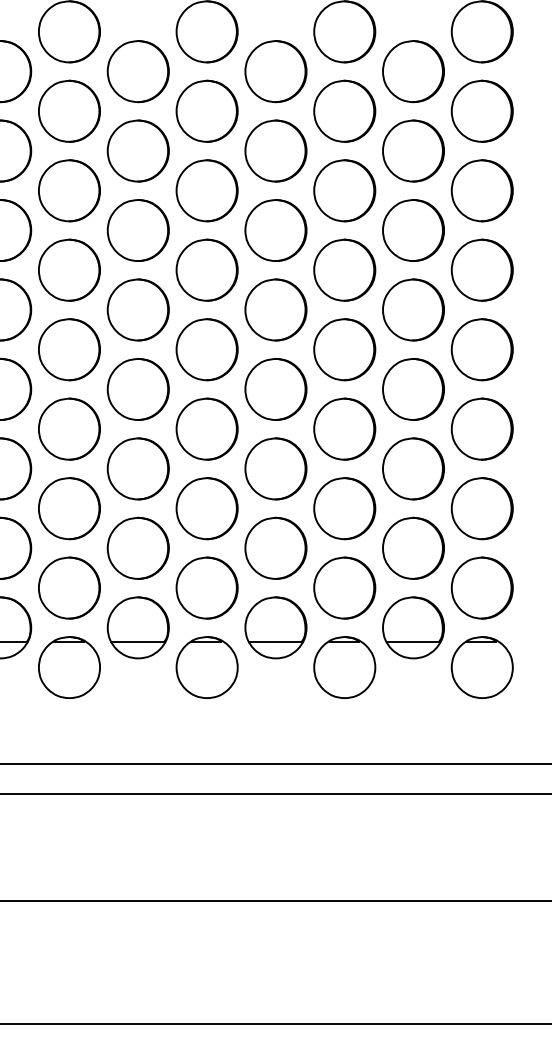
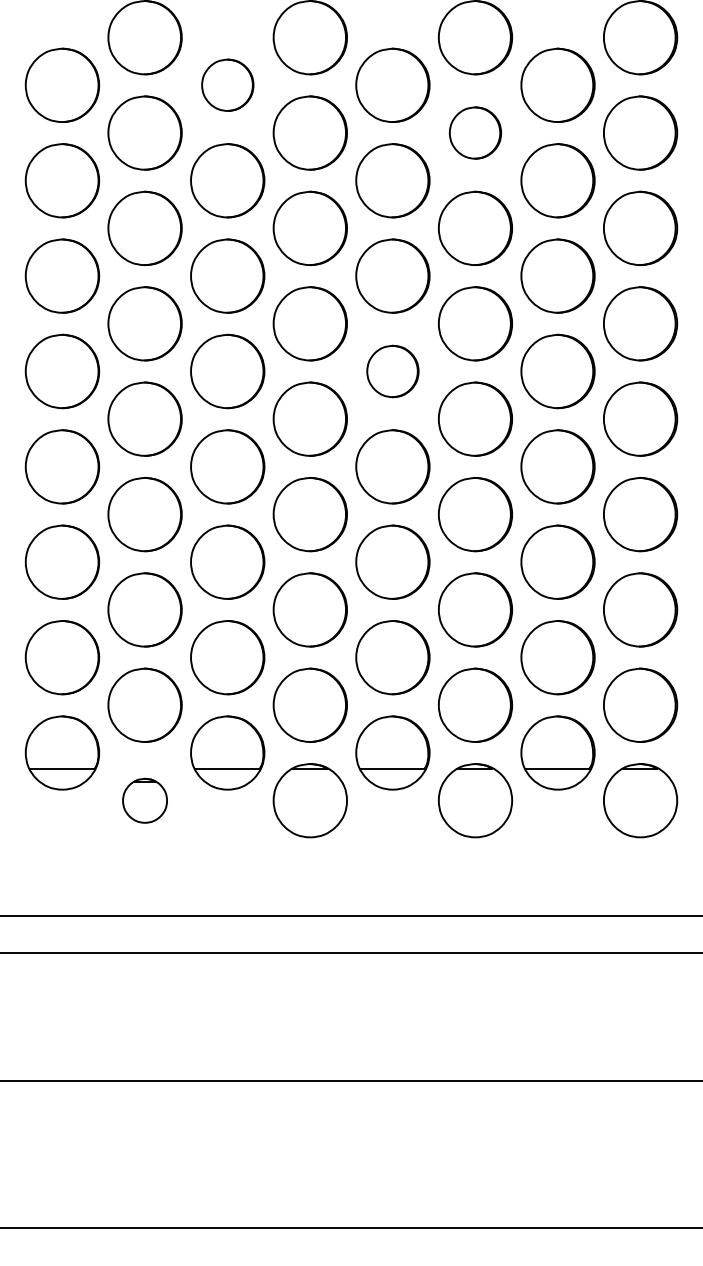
part: (138, 70) -> (227, 84), size x0.7
part: (344, 110) -> (475, 132), size x0.7
part: (275, 309) -> (392, 371), size x0.7
part: (68, 667) -> (144, 800), size x0.6

